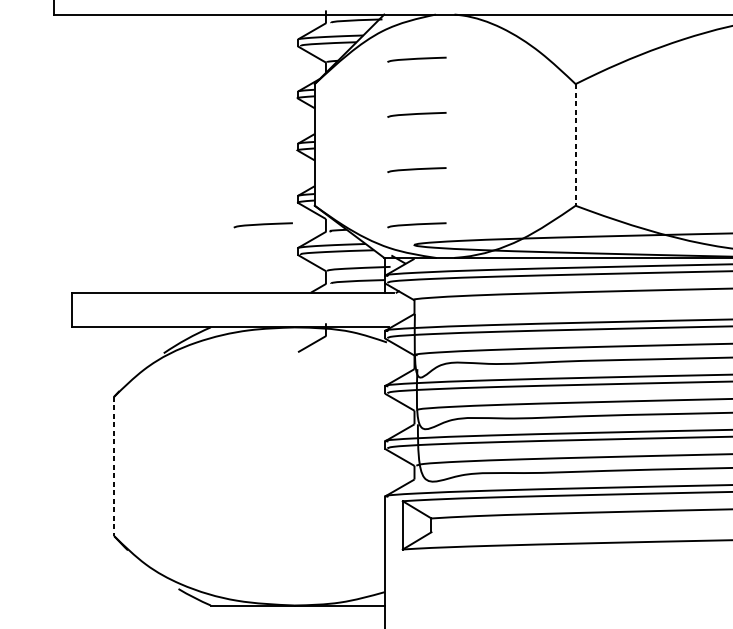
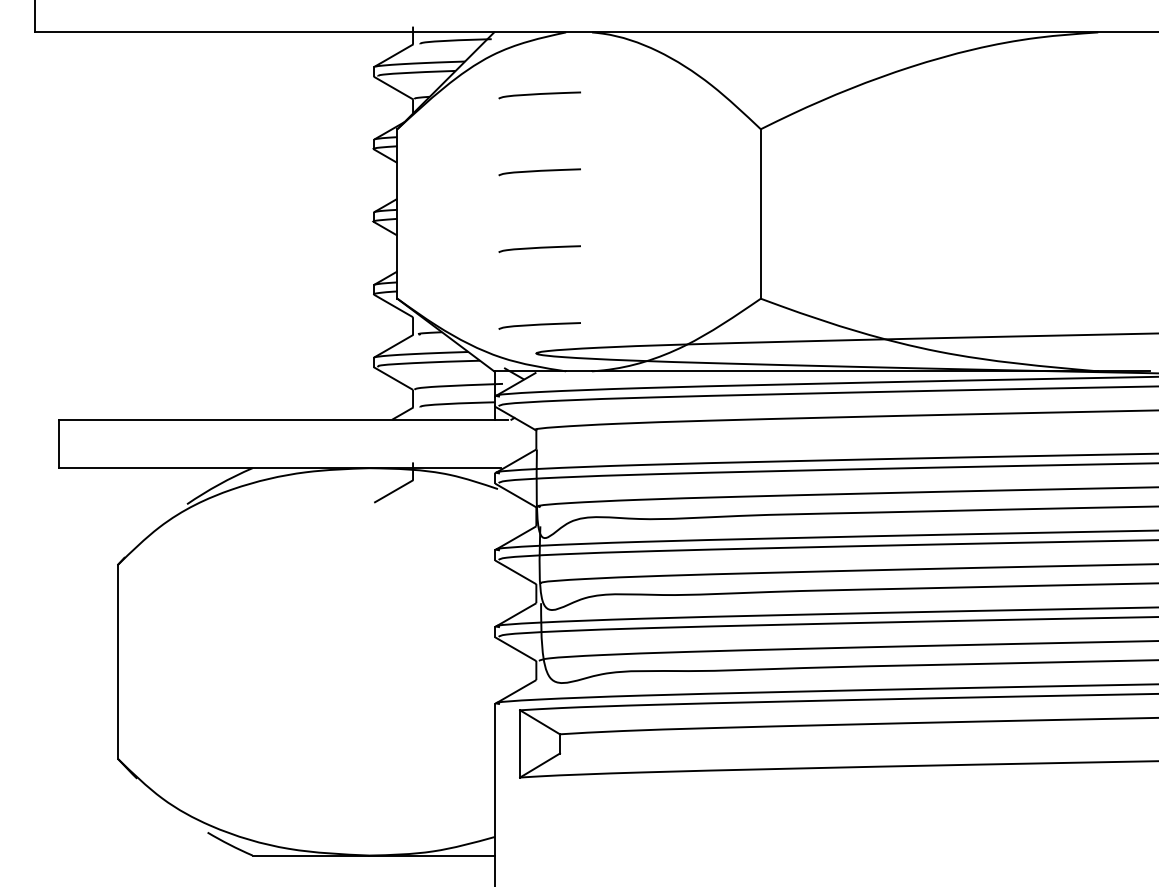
line: (575, 144) -> (760, 213), dashed -> solid
curve: (263, 224) -> (325, 325), removed
line: (113, 466) -> (117, 661), dashed -> solid

